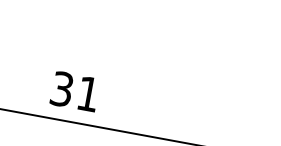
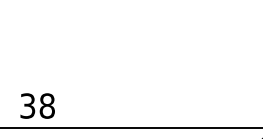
text: (87, 93) -> (46, 105), 31 -> 38

